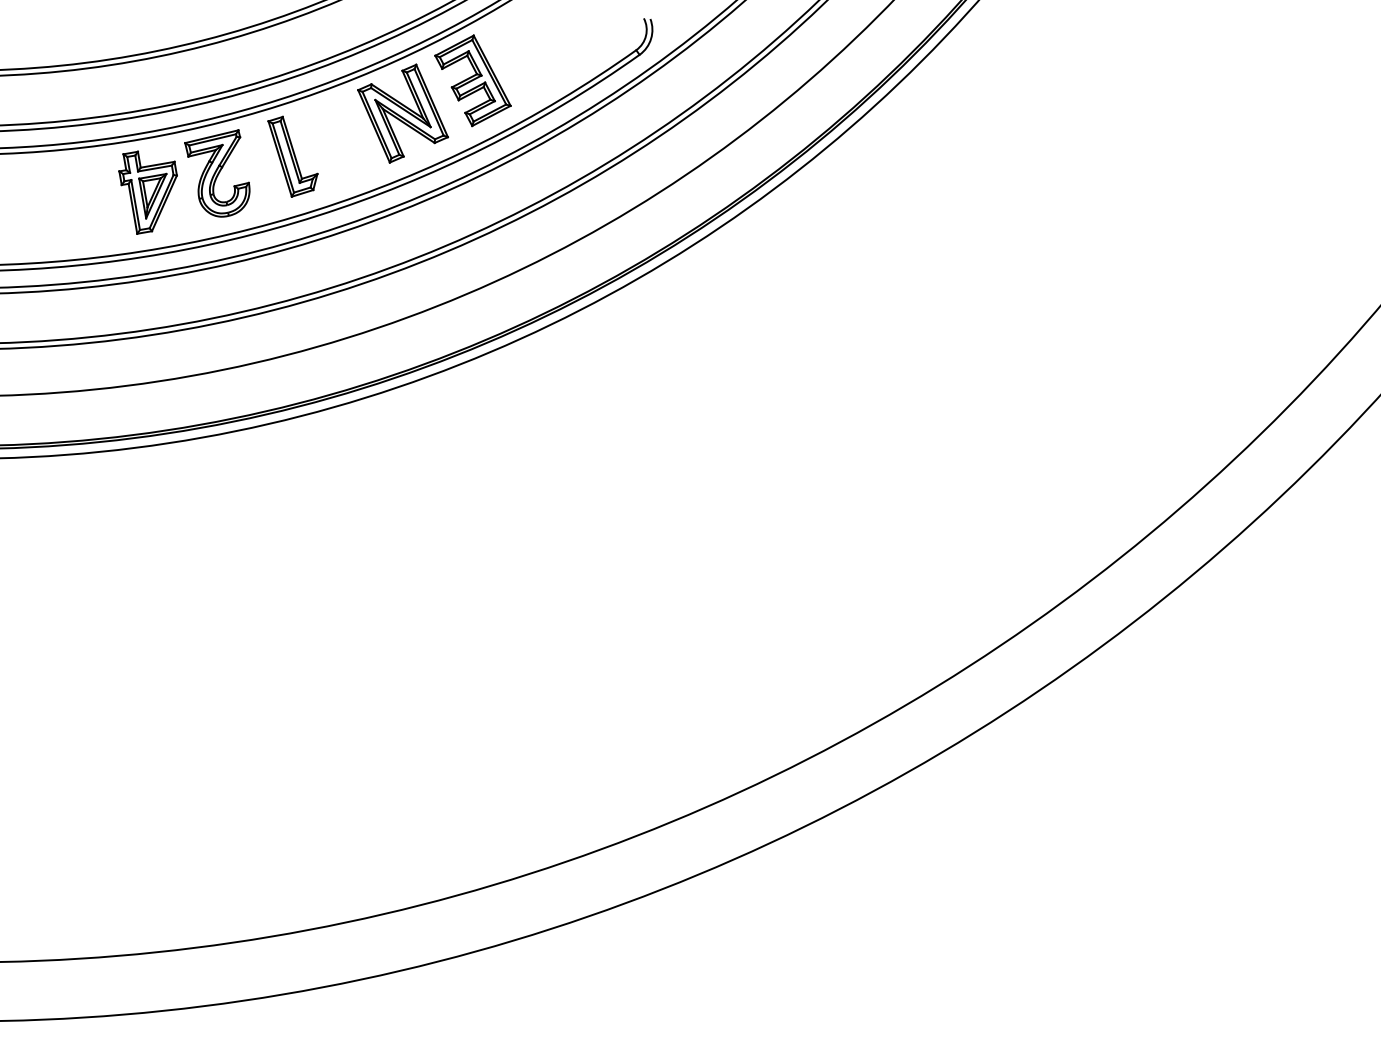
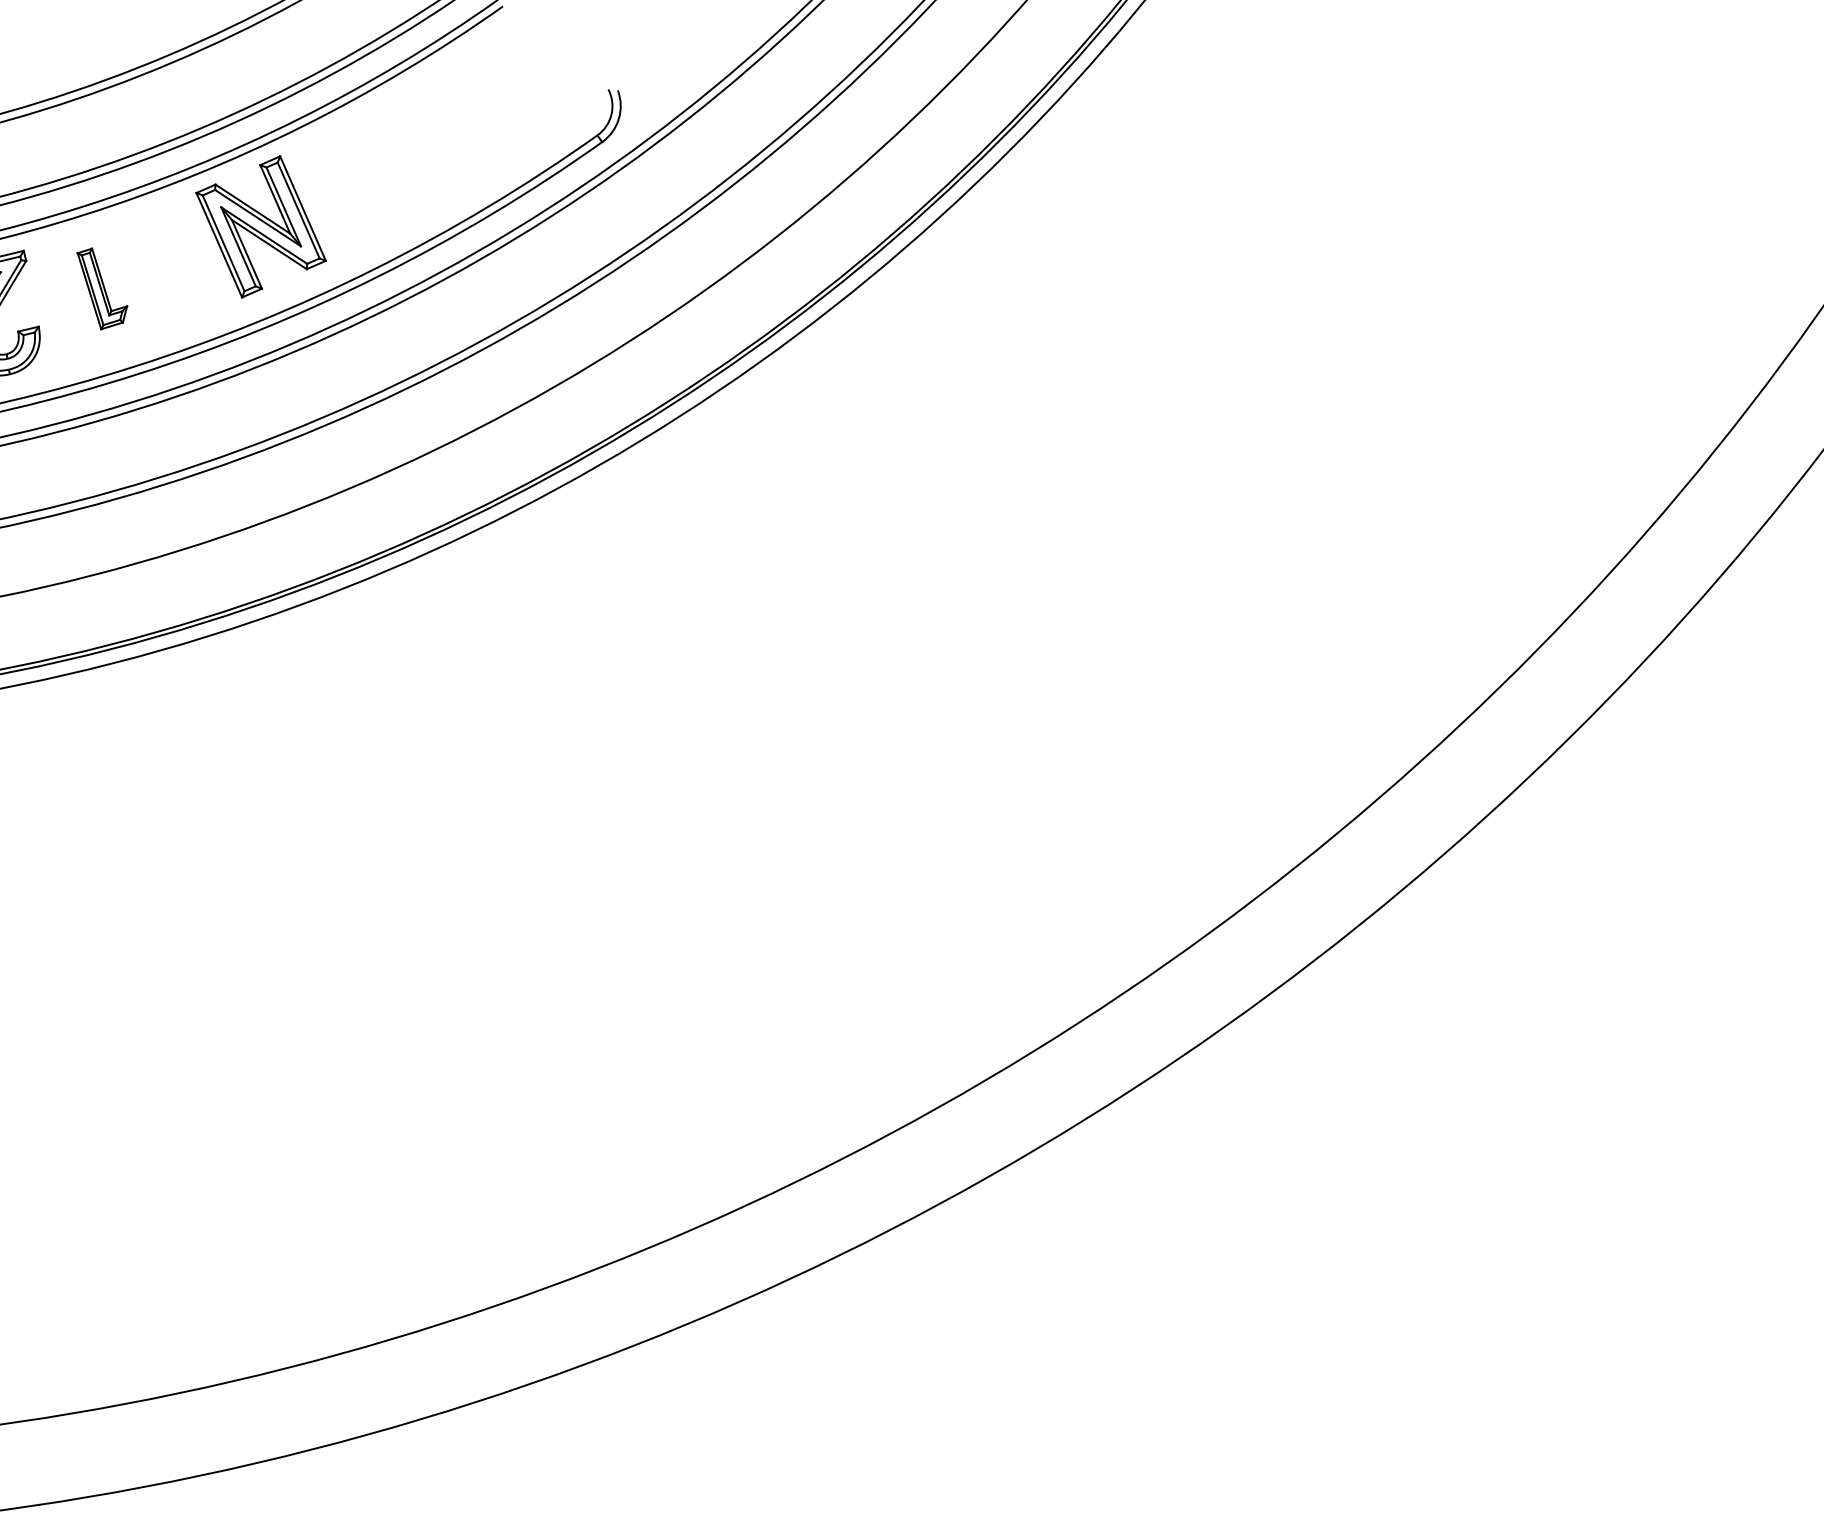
part: (472, 80) -> (361, 179), removed
part: (292, 156) -> (101, 288), size x0.7

